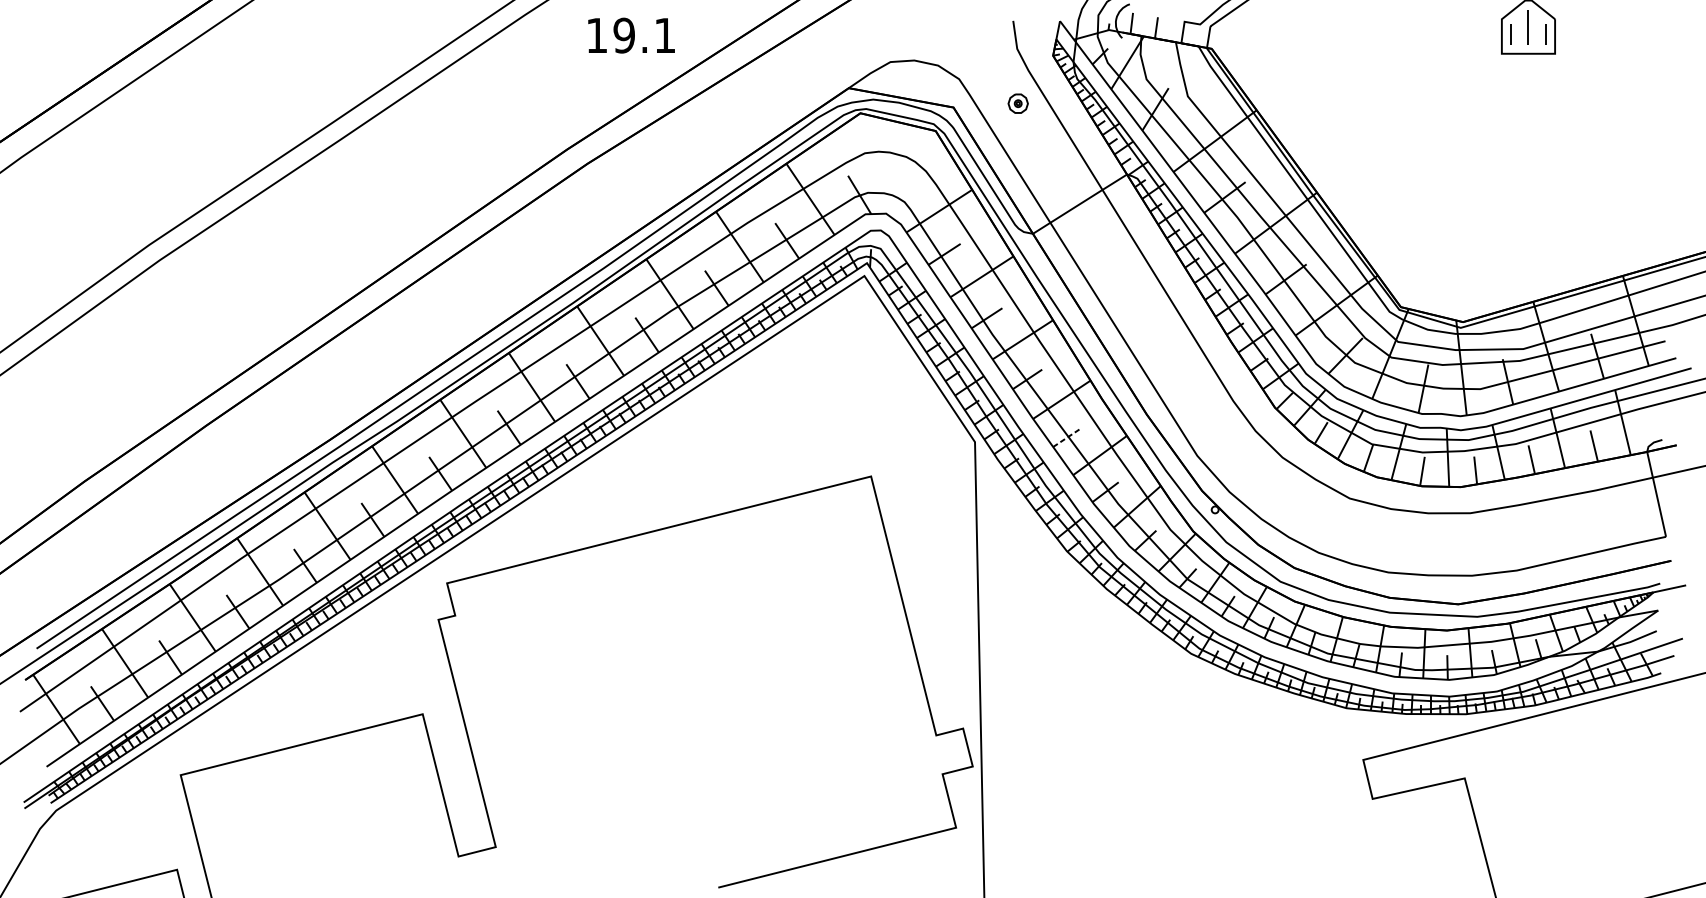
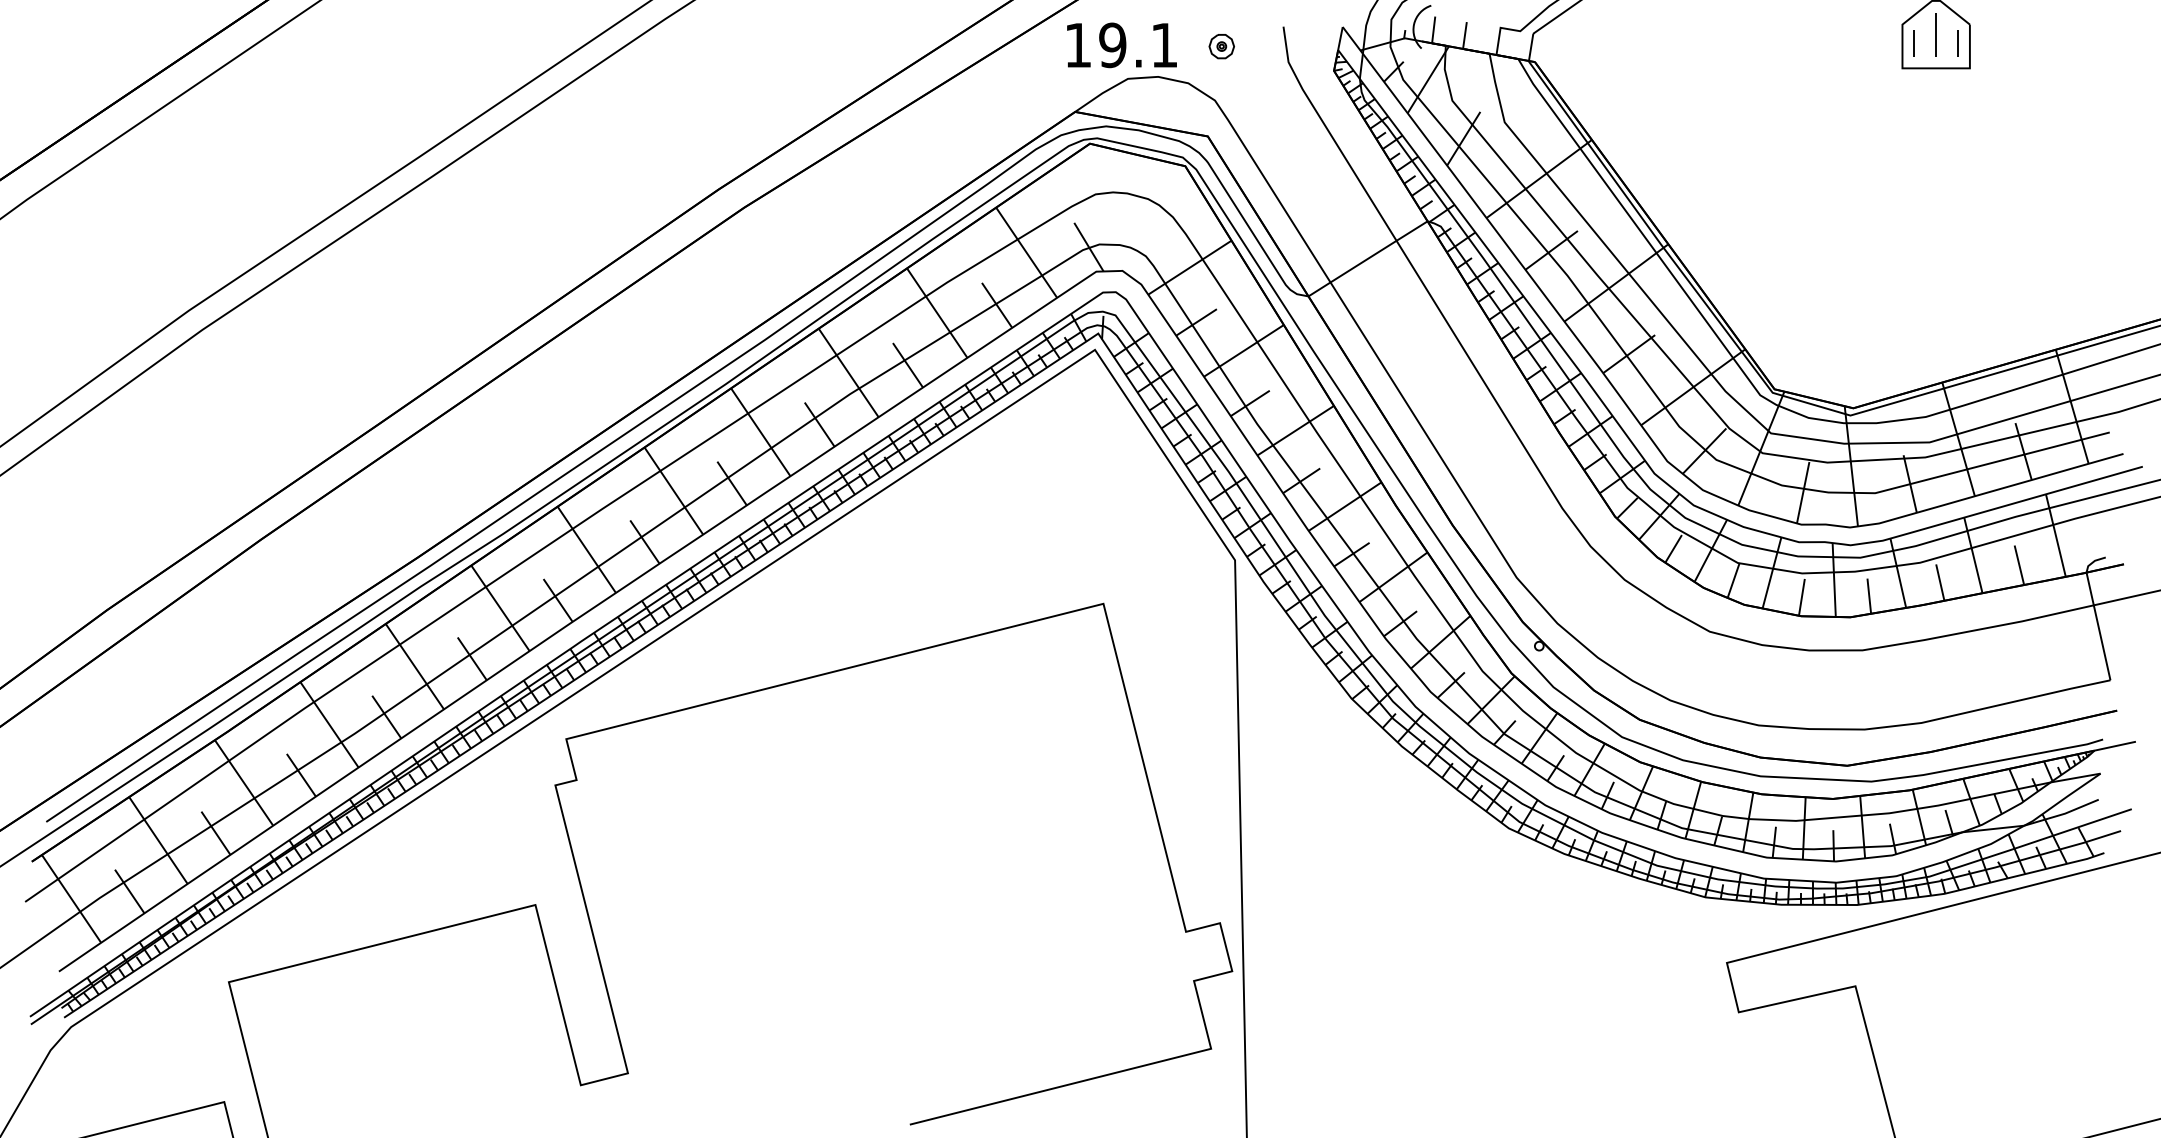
text: (631, 35) -> (1121, 45), moved
part: (1017, 103) -> (1221, 46), moved
line: (1067, 437) -> (1352, 554), dashed -> solid

